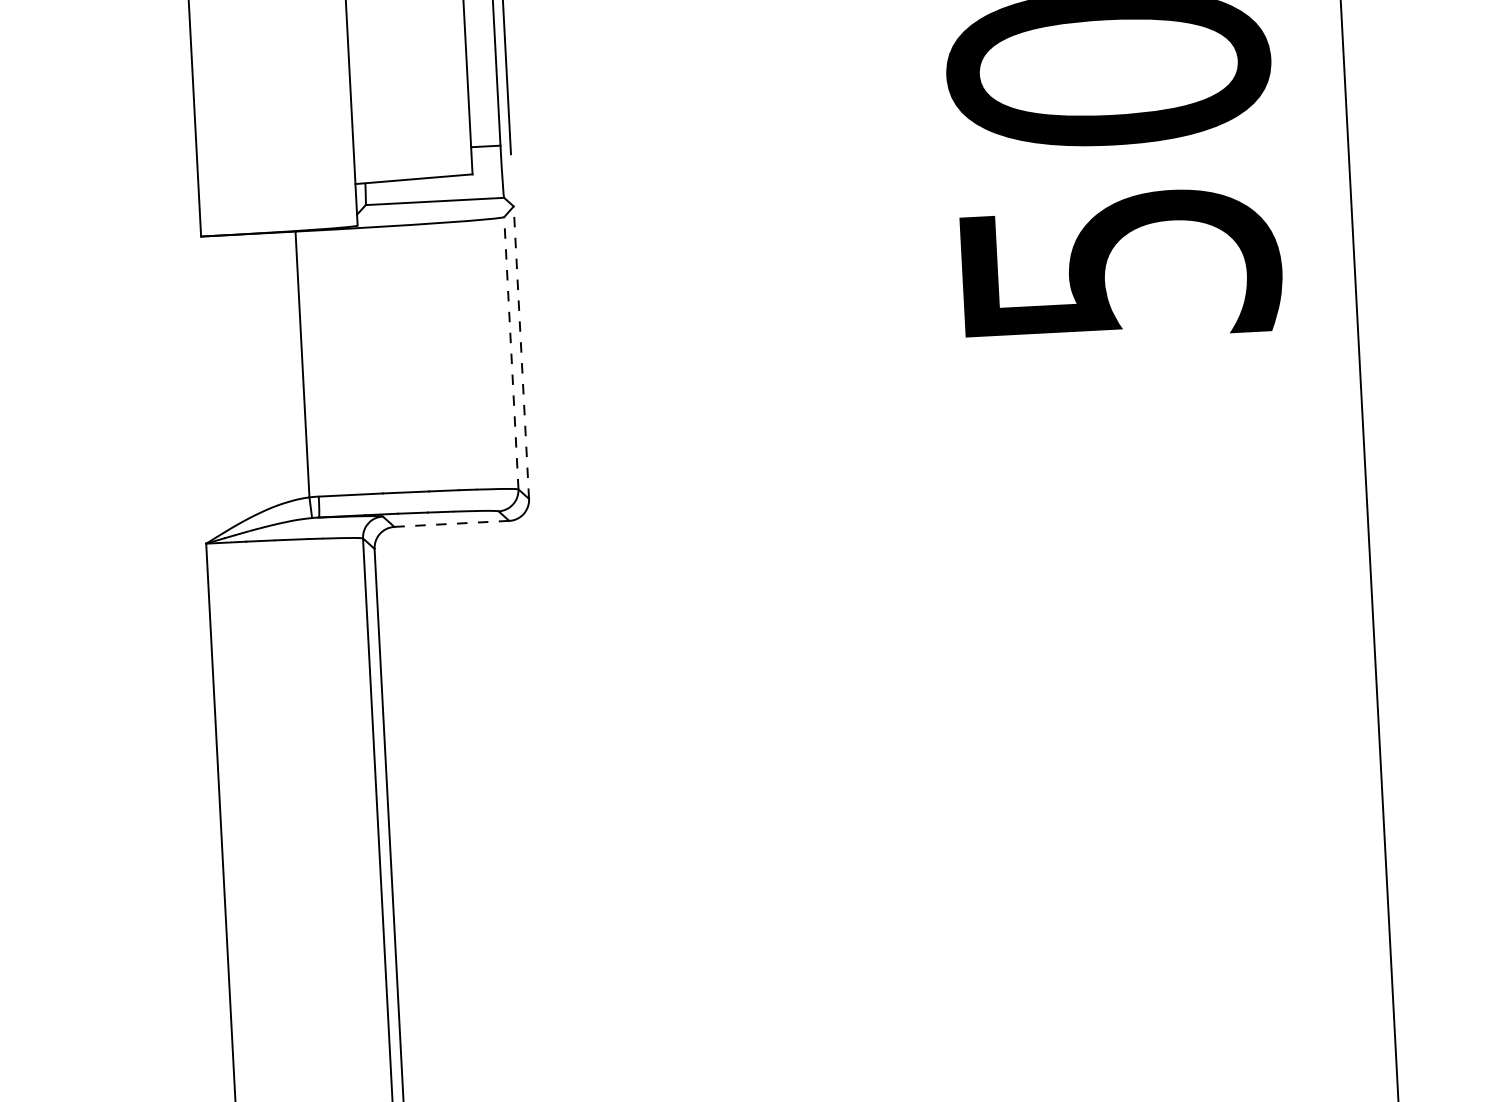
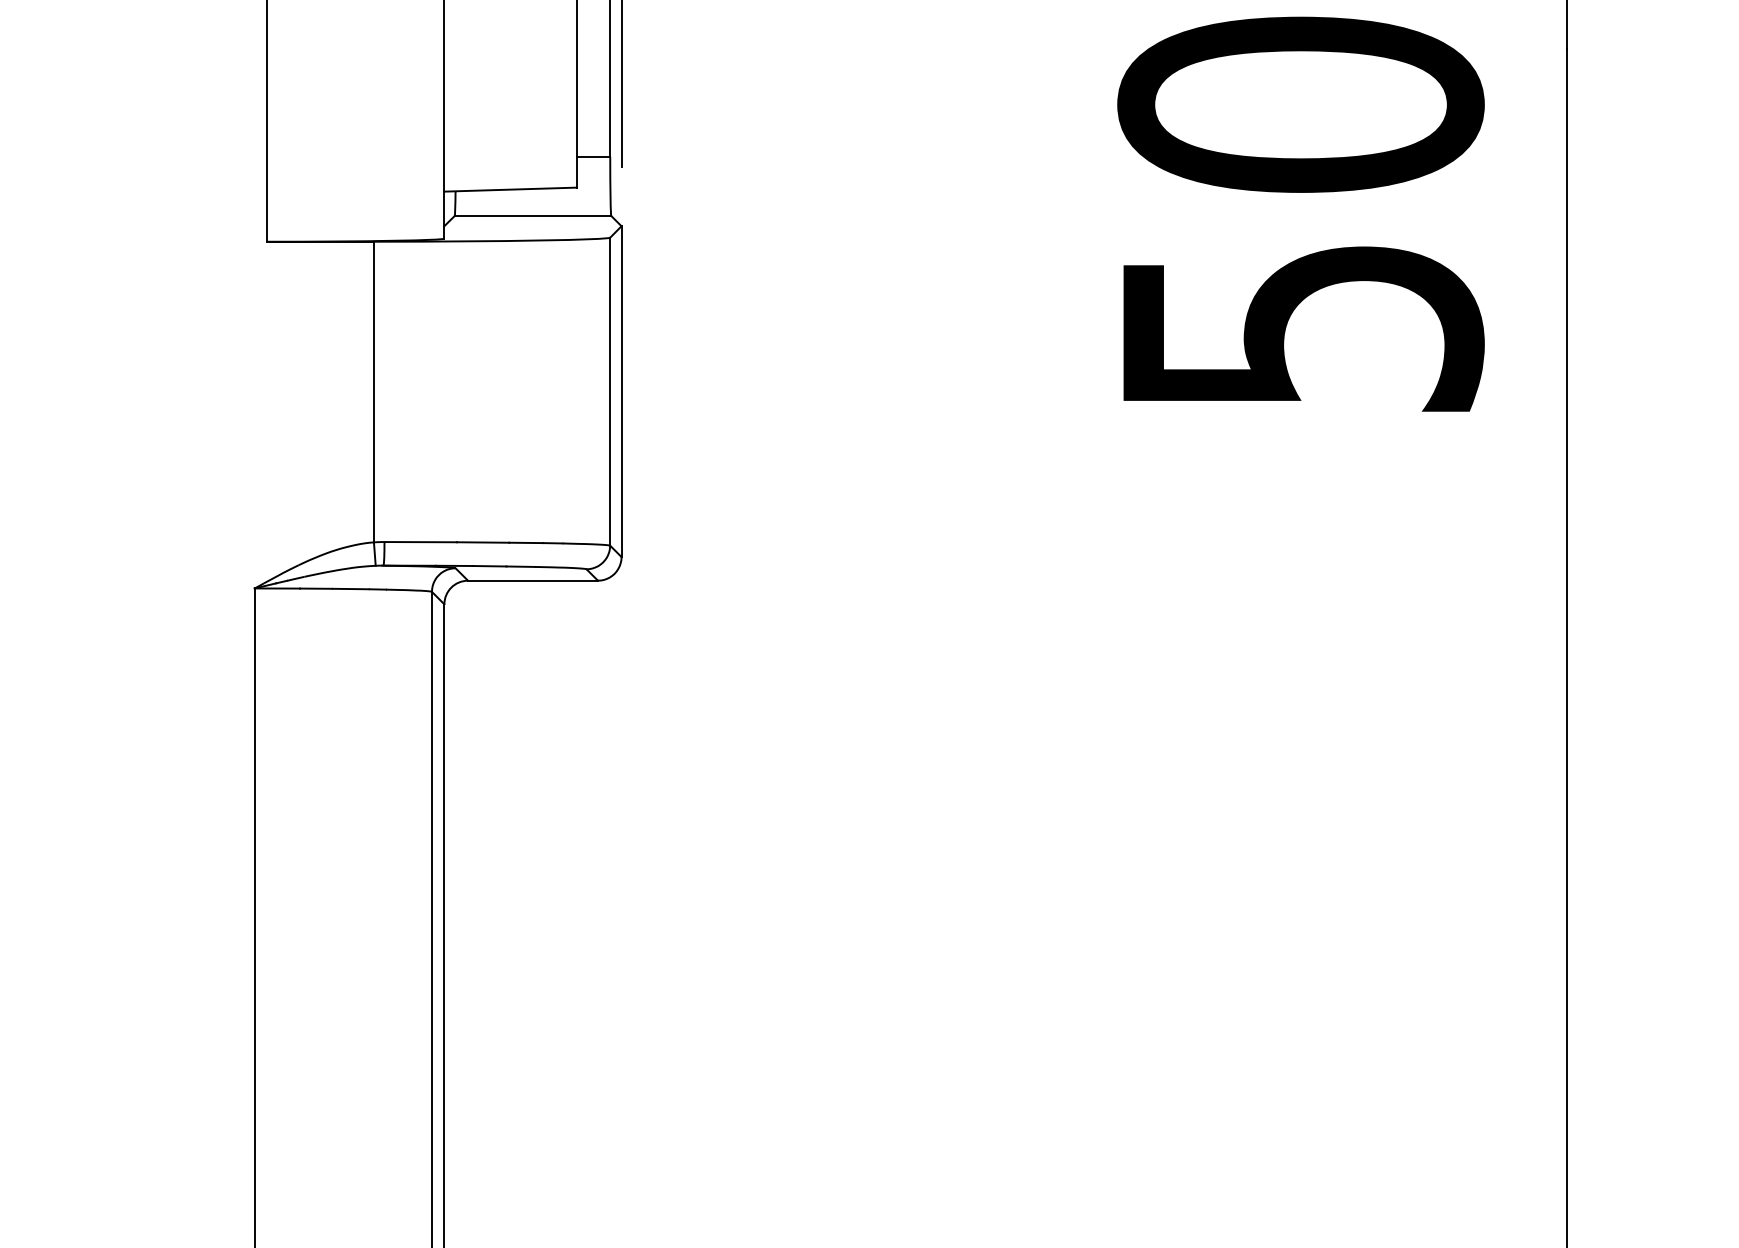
line: (521, 352) -> (621, 391), dashed -> solid
line: (511, 353) -> (610, 391), dashed -> solid
line: (451, 523) -> (532, 580), dashed -> solid

